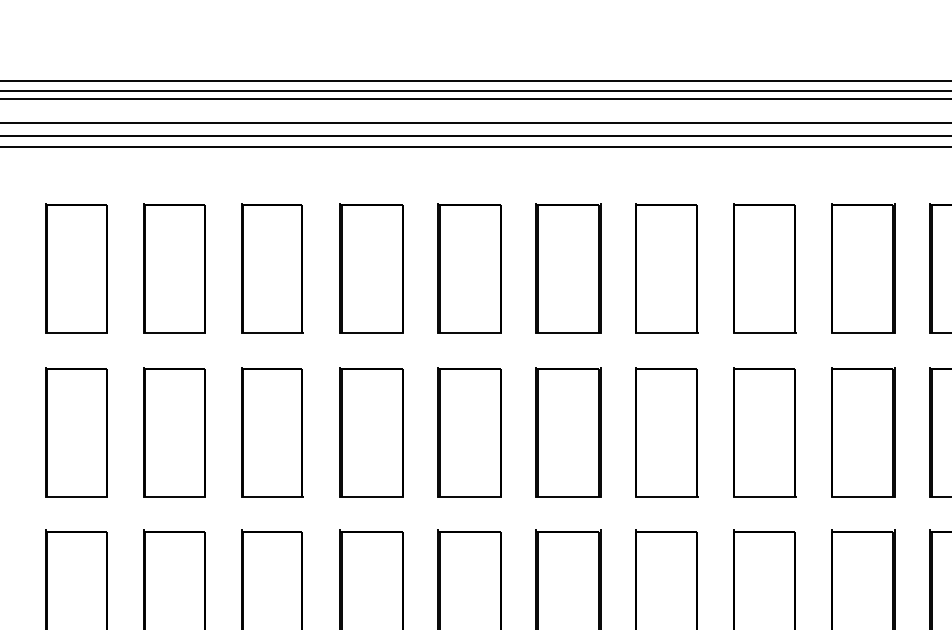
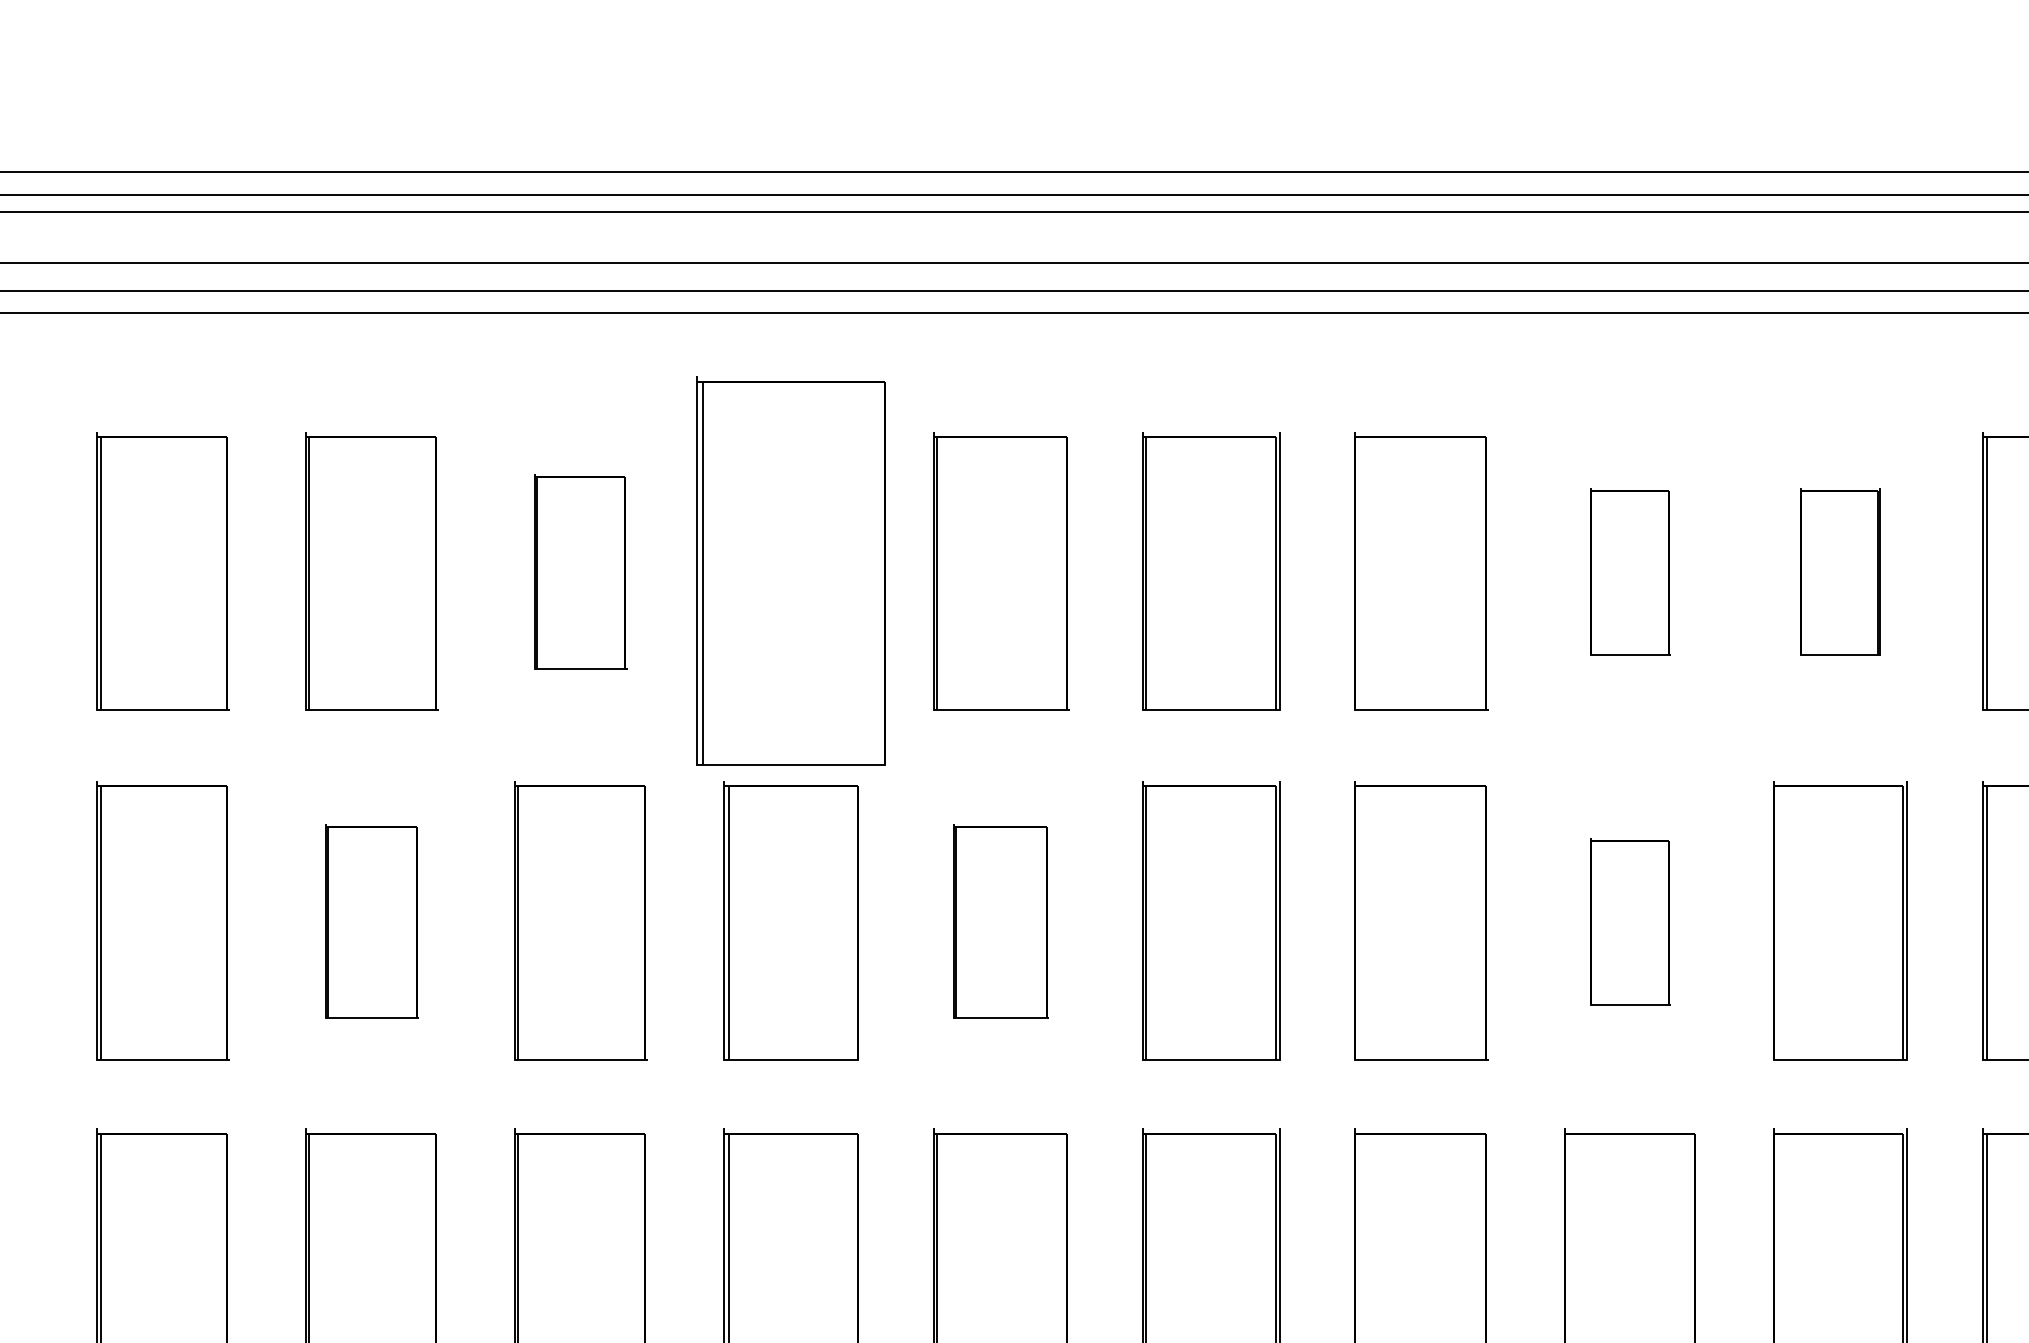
part: (272, 268) -> (580, 572), size x0.7
part: (371, 268) -> (791, 572), size x1.4
part: (764, 268) -> (1629, 572), size x0.6
part: (863, 268) -> (1840, 572), size x0.6
part: (174, 432) -> (371, 921), size x0.7
part: (469, 432) -> (1000, 921), size x0.7
part: (764, 432) -> (1629, 921), size x0.6

